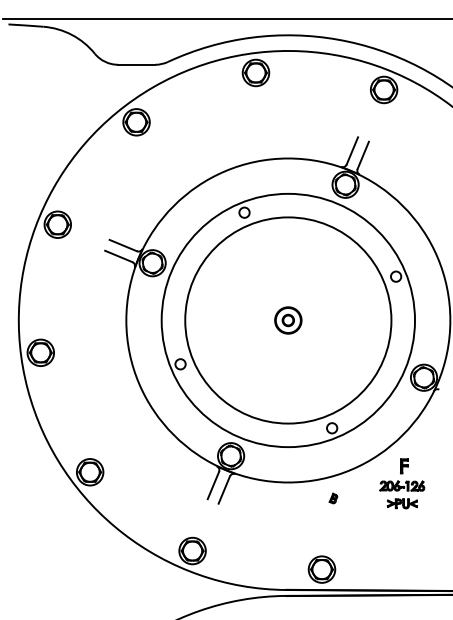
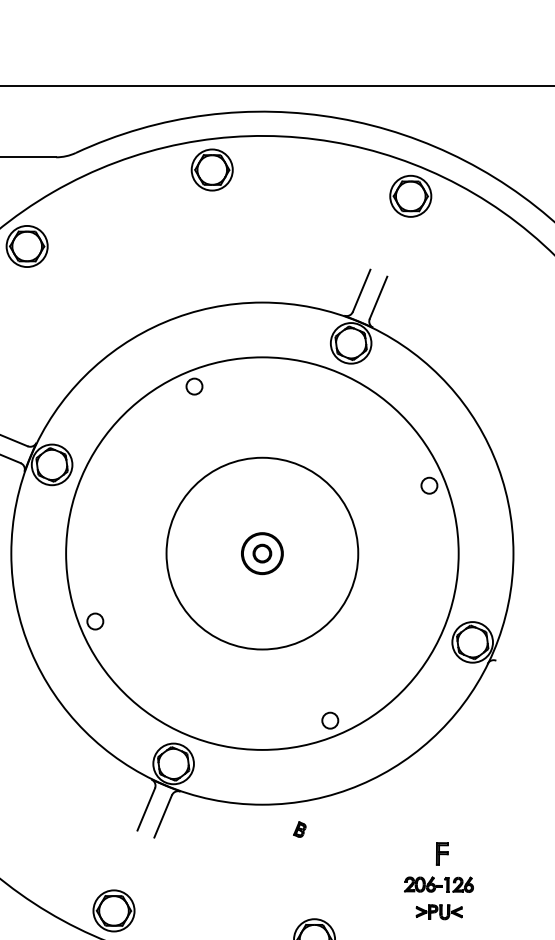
circle: (288, 320) -> (262, 553), size x0.6
part: (402, 483) -> (439, 880), moved
part: (333, 498) -> (299, 829), moved

